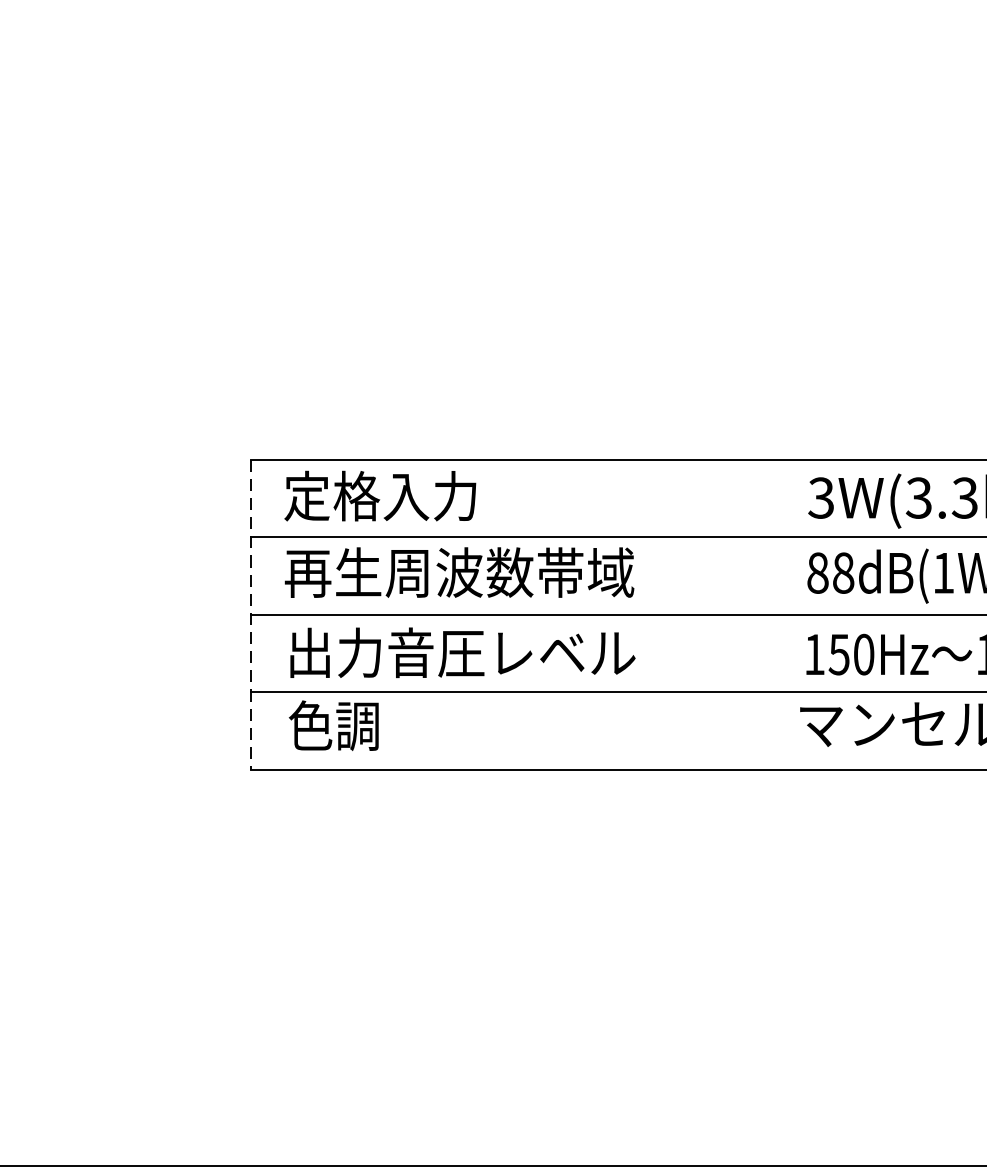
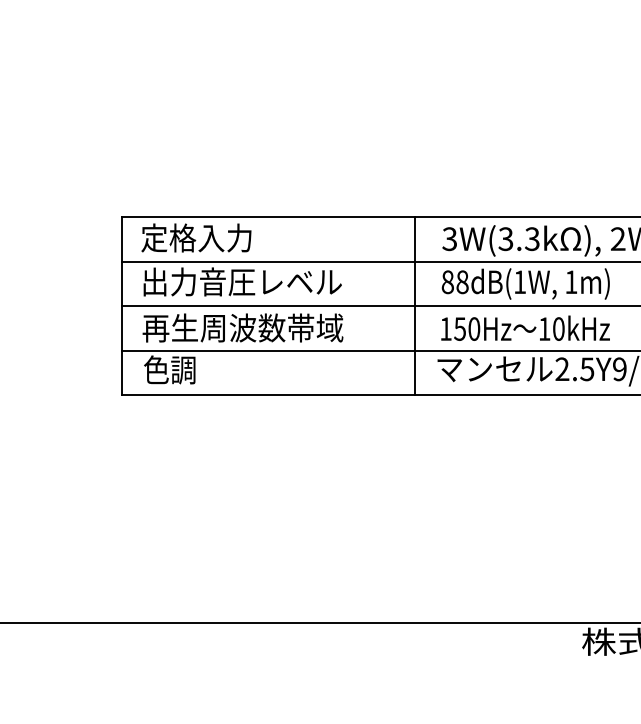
text: (458, 571) -> (241, 281), 再生周波数帯域 -> 出力音圧レベル
line: (251, 615) -> (122, 306), dashed -> solid
line: (761, 615) -> (415, 306), added
text: (460, 651) -> (242, 327), 出力音圧レベル -> 再生周波数帯域

